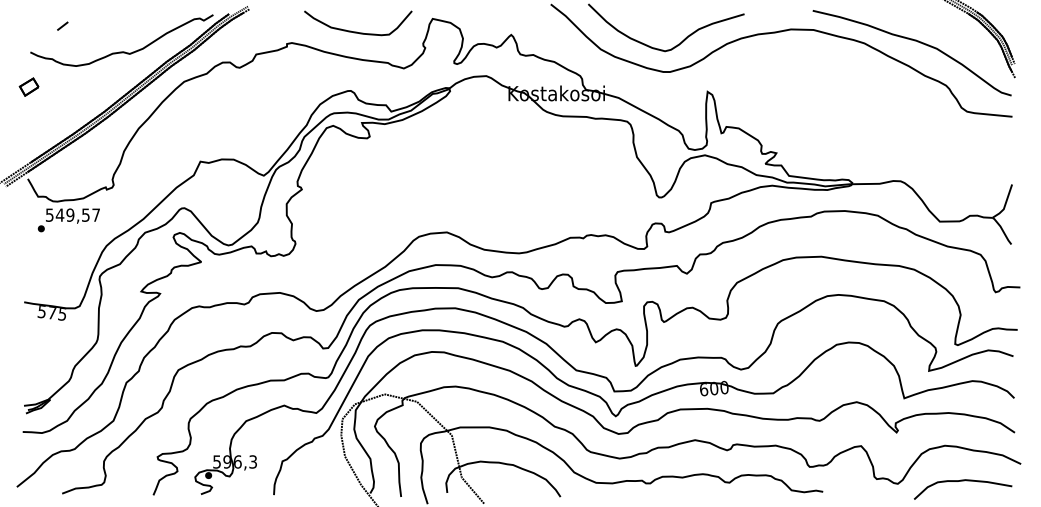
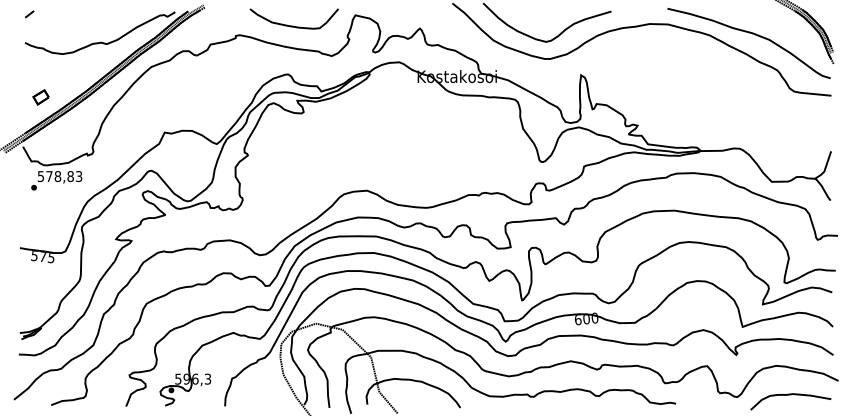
line: (62, 26) -> (29, 14), moved
part: (28, 87) -> (40, 97), moved
text: (78, 215) -> (64, 176), 549,57 -> 578,83

